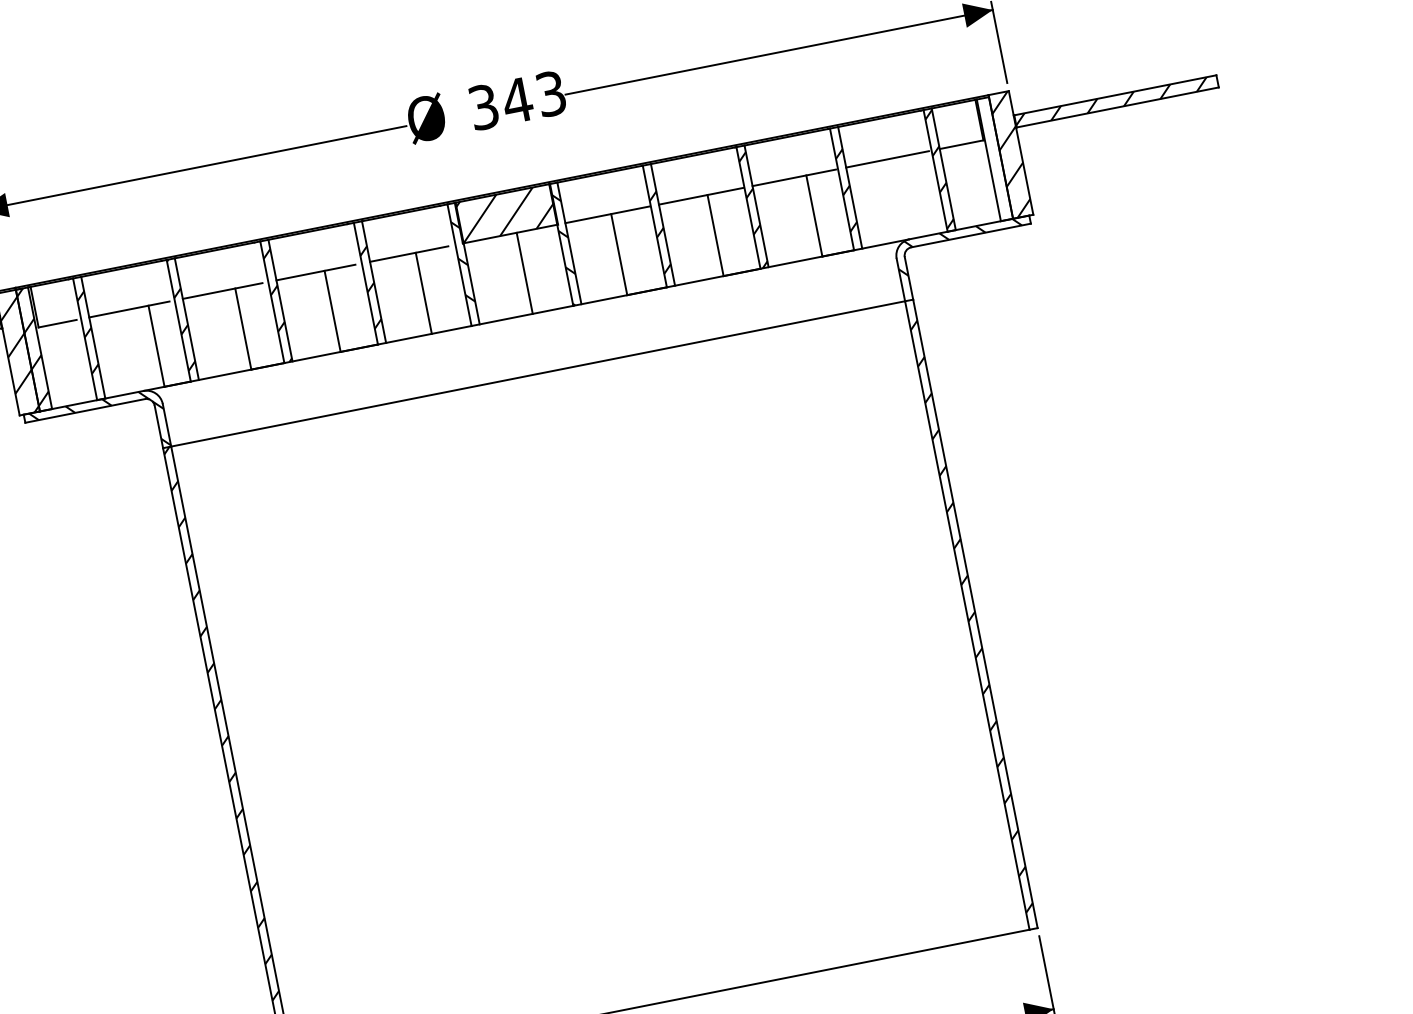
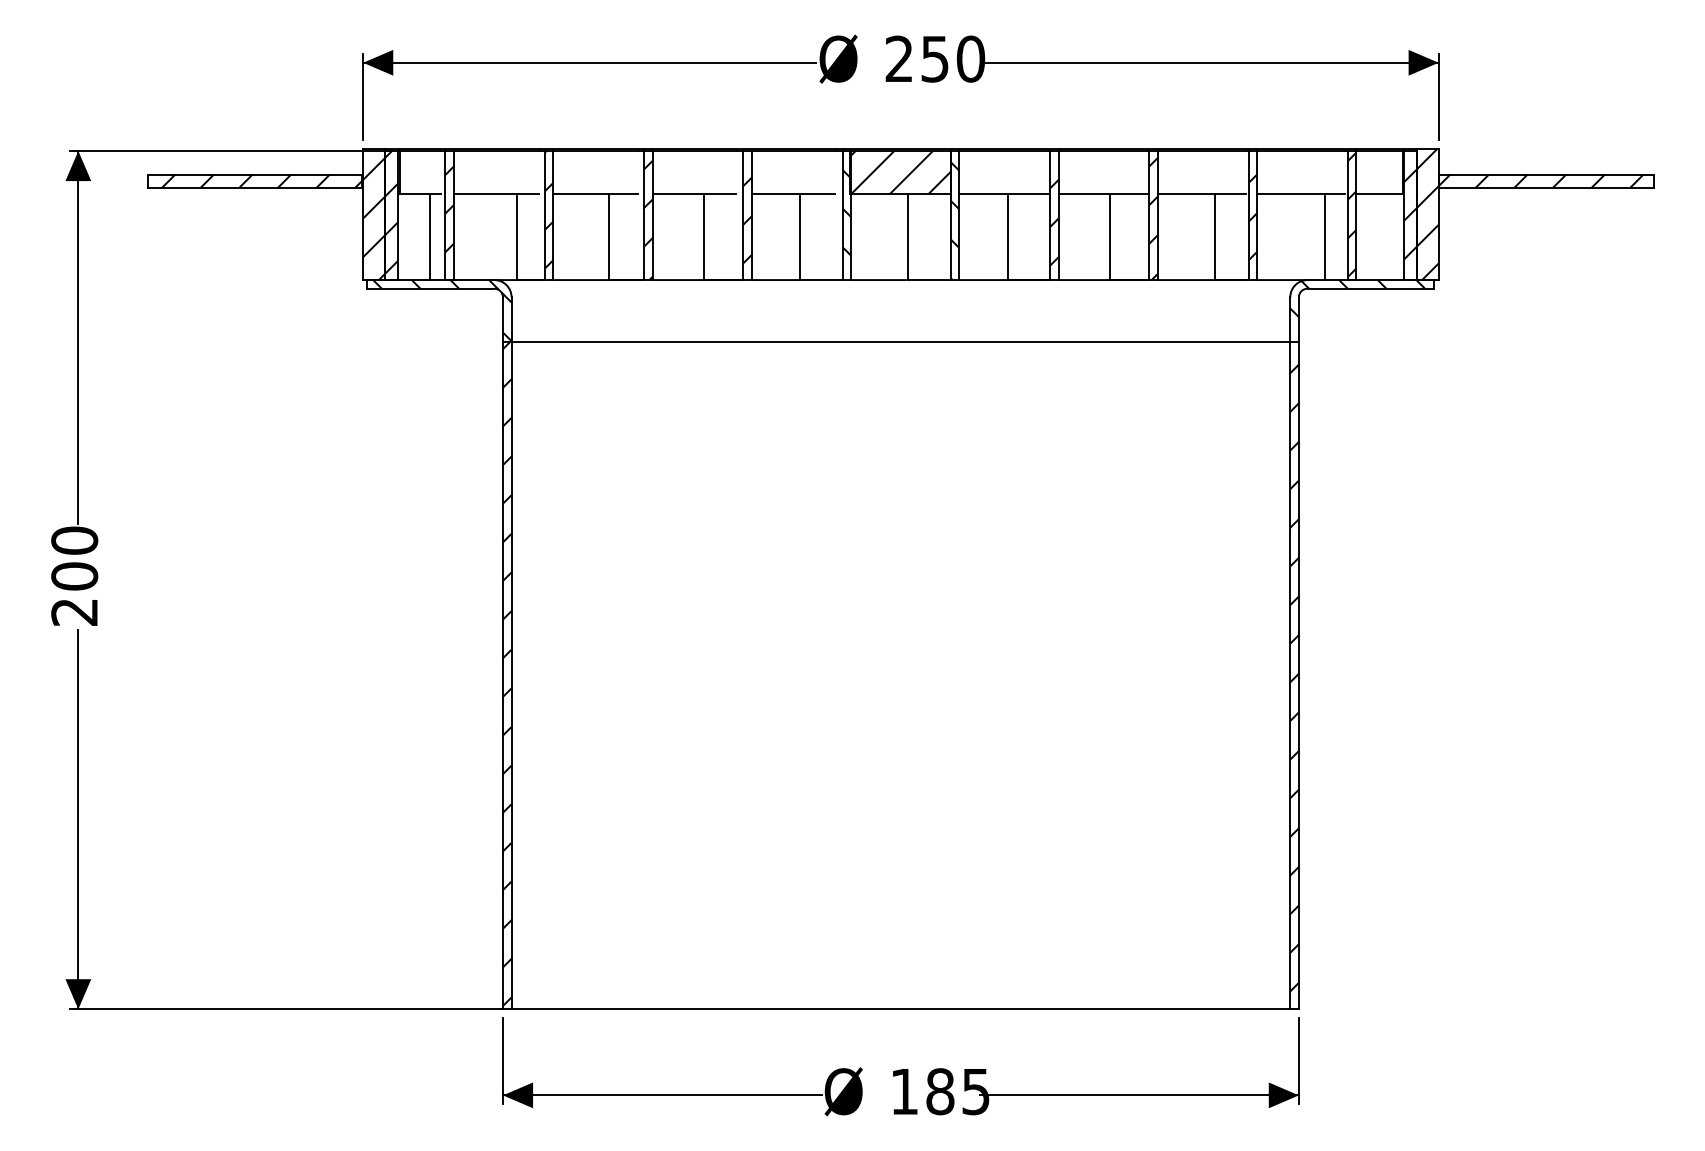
text: (517, 99) -> (935, 58), 343 -> 250
hatch: (994, 158) -> (1410, 214), added
line: (917, 195) -> (1324, 237), added
line: (75, 362) -> (430, 237), added

